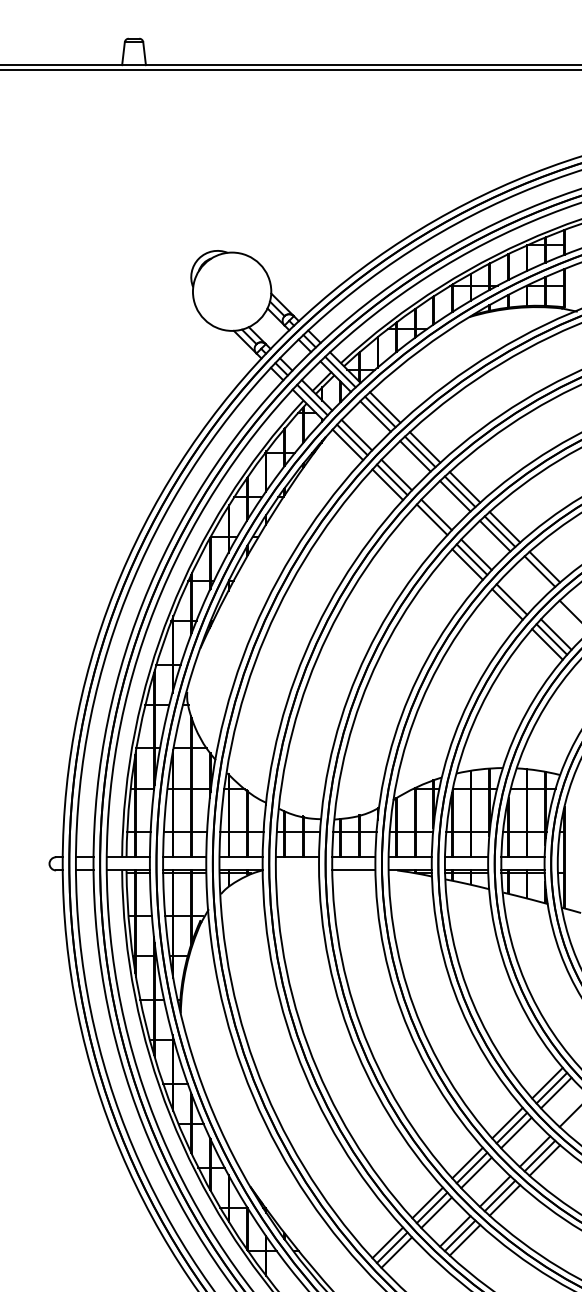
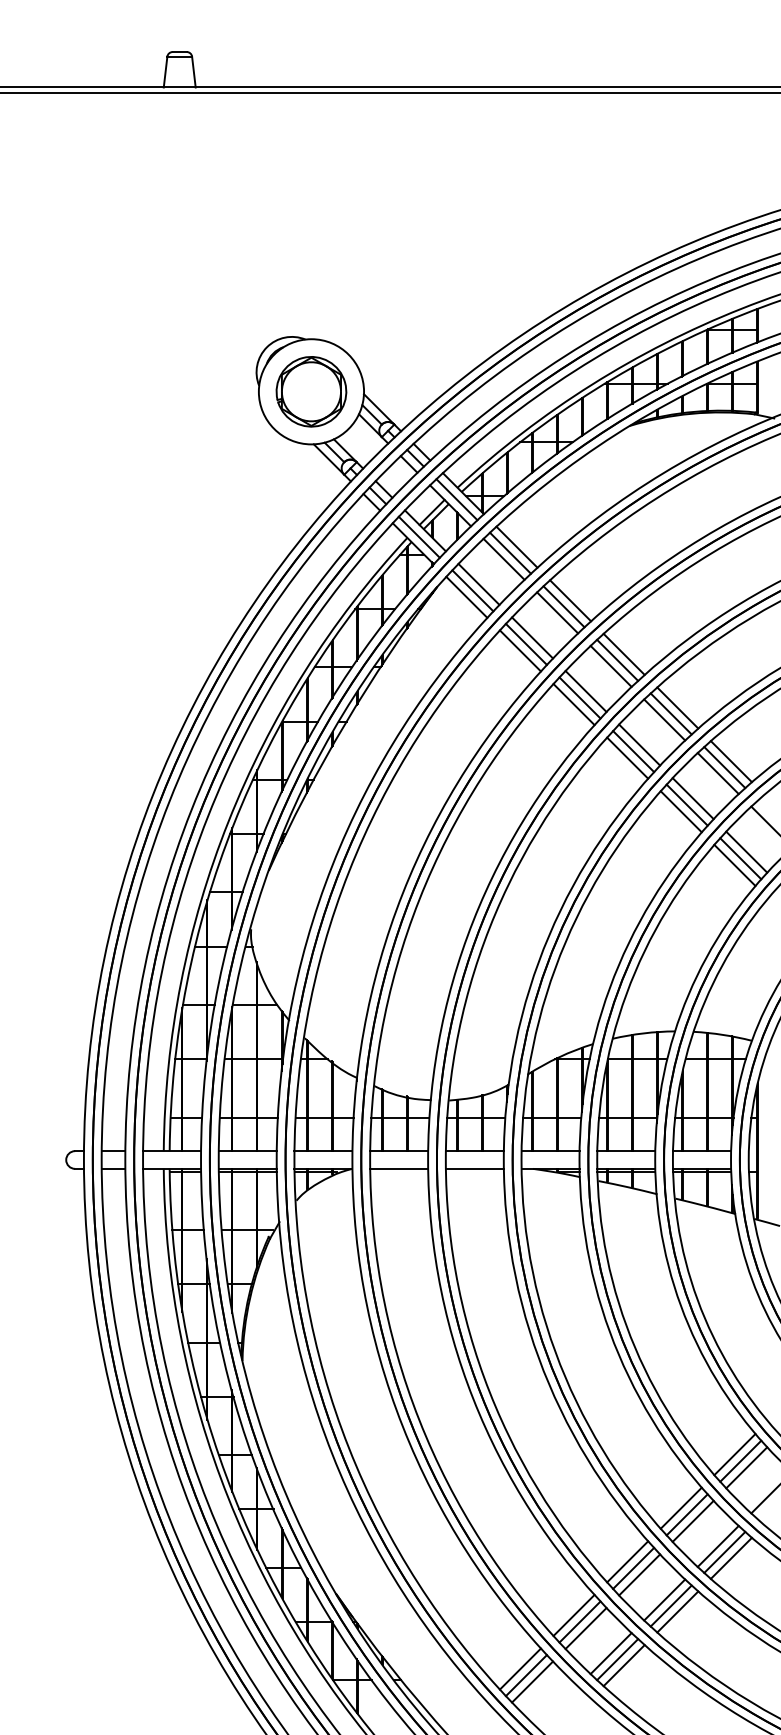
part: (232, 291) -> (311, 391), added
line: (427, 524) -> (573, 704), added
line: (534, 575) -> (717, 773), added
line: (515, 594) -> (692, 798), added
line: (297, 870) -> (399, 1168), added

